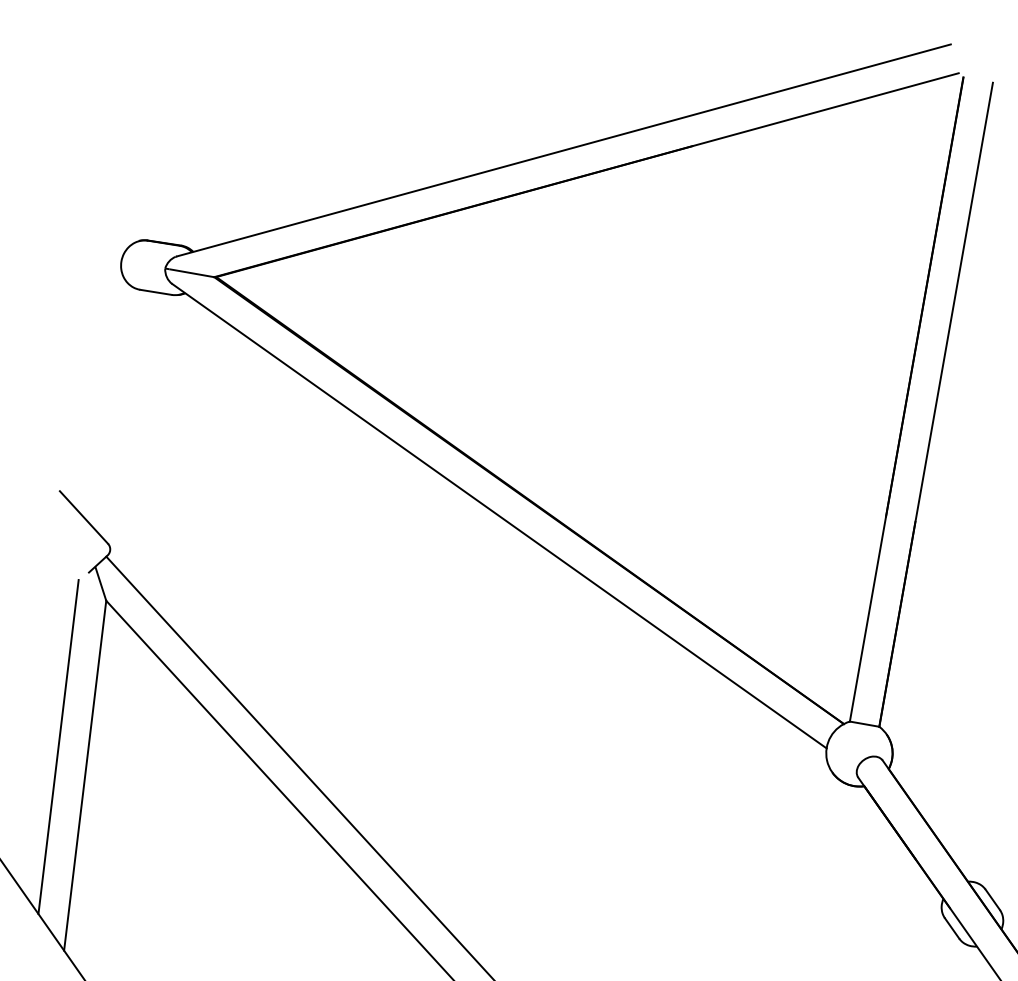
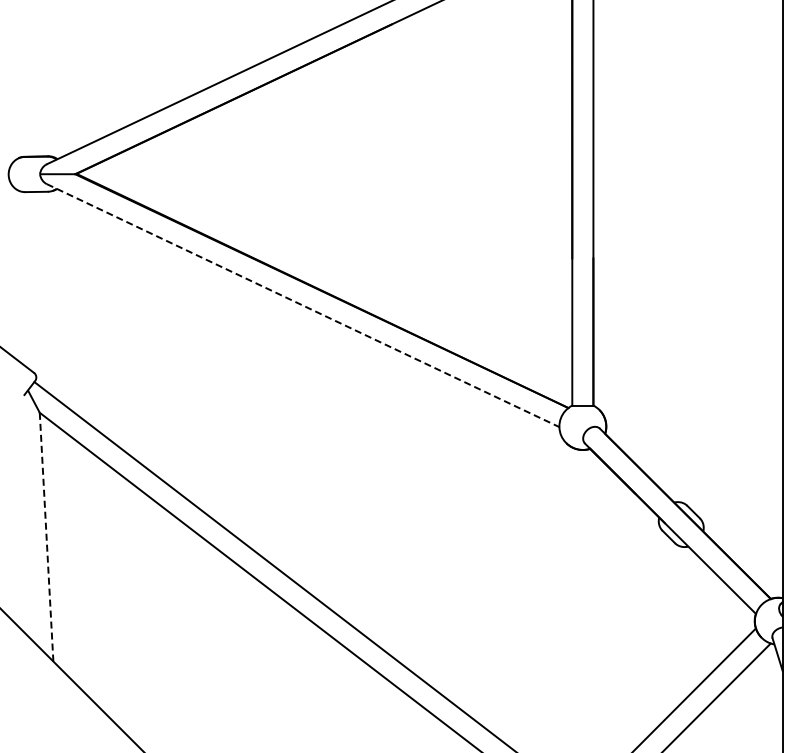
line: (500, 516) -> (303, 305), solid -> dashed
line: (58, 747) -> (24, 520), removed
line: (84, 776) -> (46, 537), solid -> dashed

